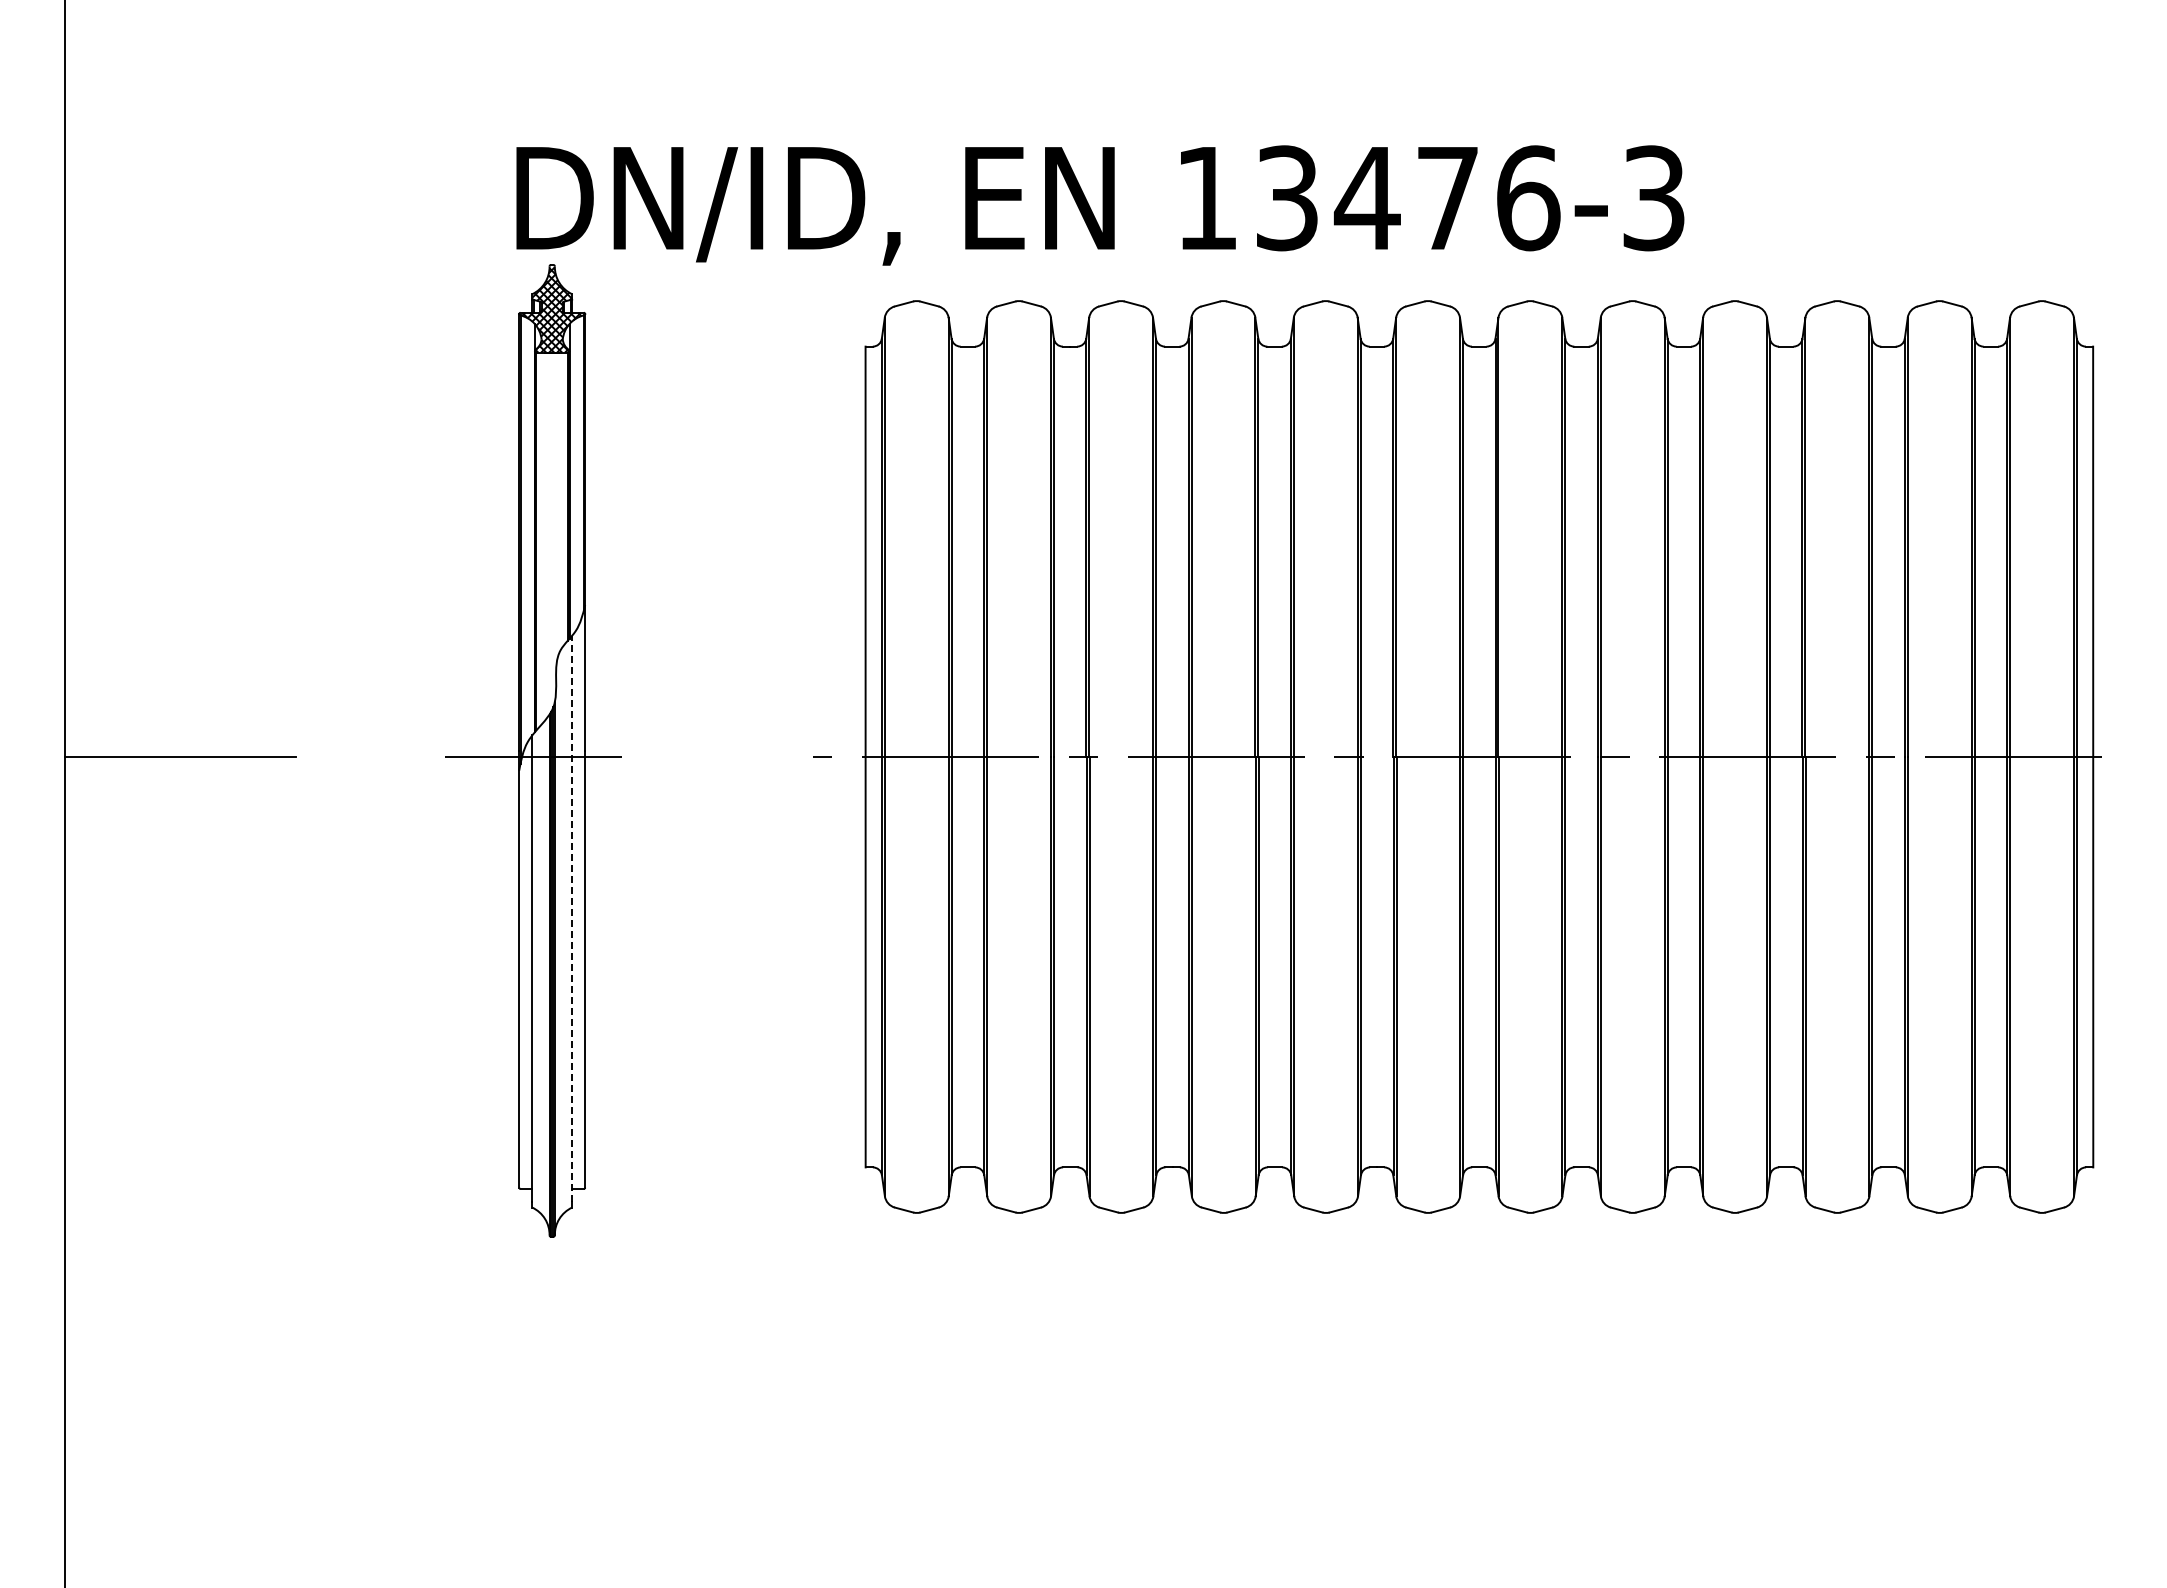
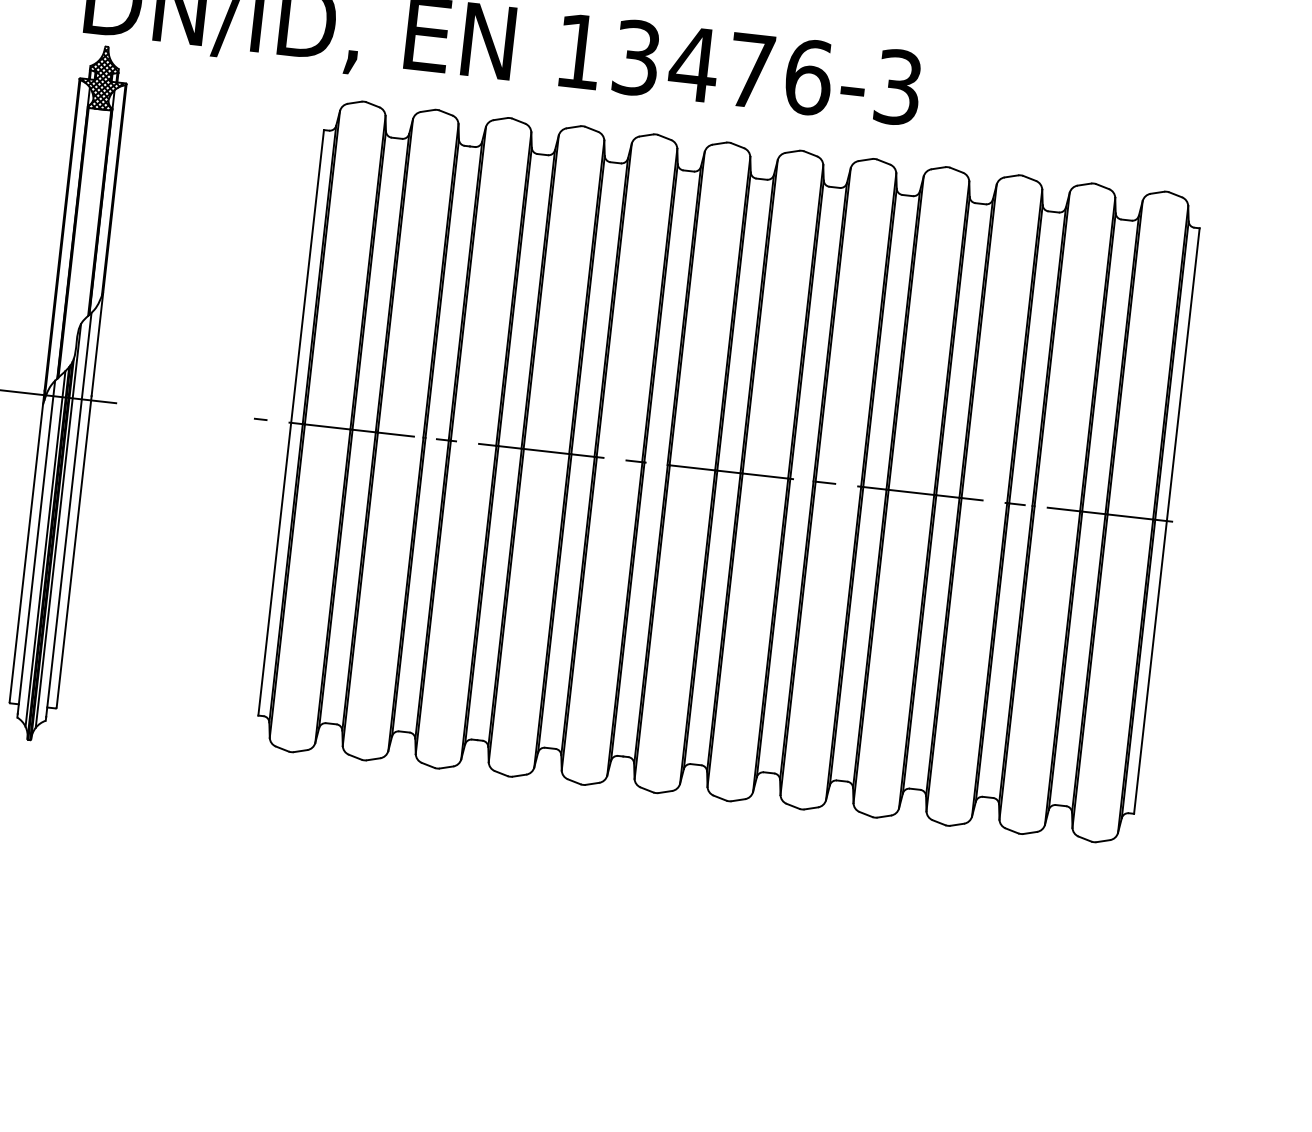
line: (572, 918) -> (69, 514), dashed -> solid
line: (559, 935) -> (58, 525), added
line: (545, 969) -> (45, 548), added

